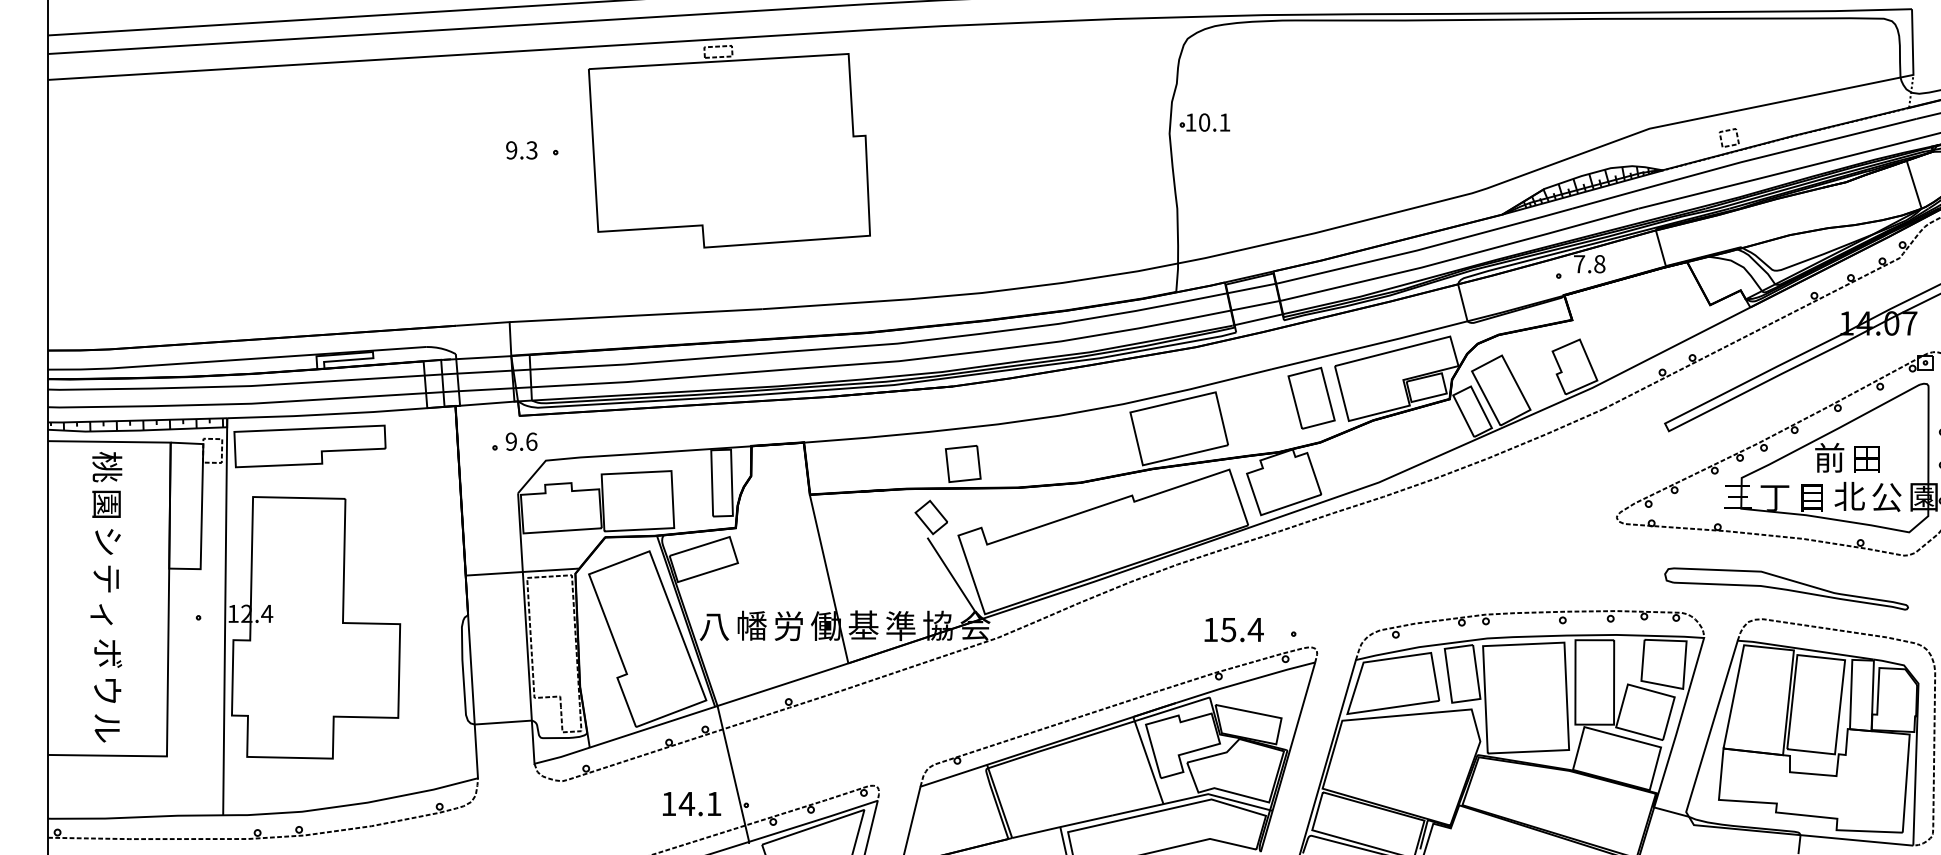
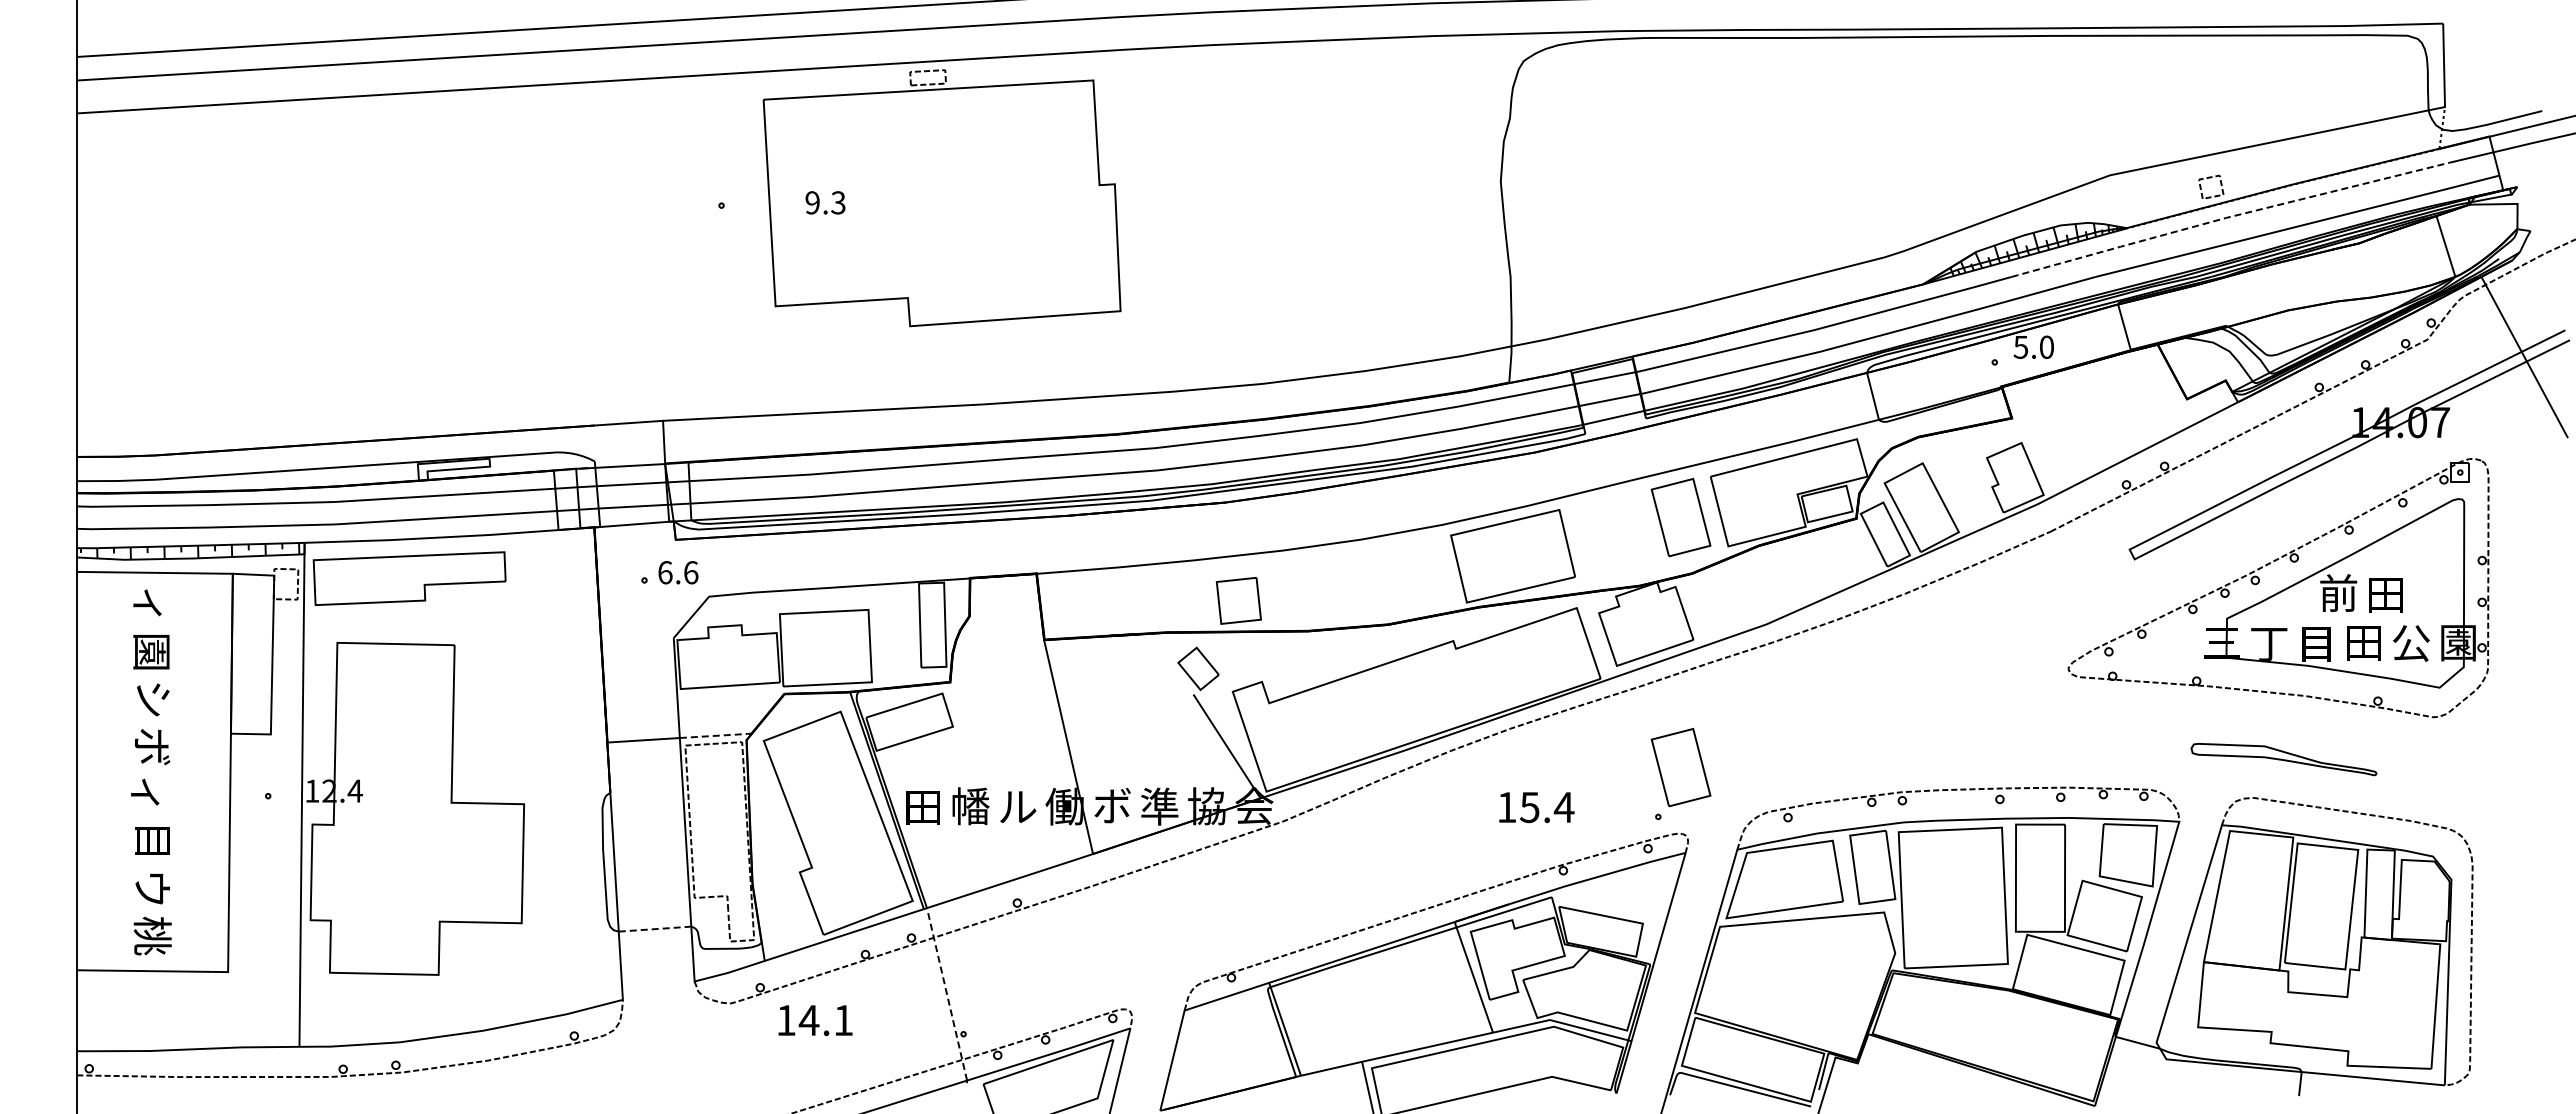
part: (1204, 122) -> (1545, 167), removed
text: (521, 150) -> (825, 202), moved
line: (1743, 161) -> (2229, 217), solid -> dashed
text: (1589, 264) -> (2033, 347), 7.8 -> 5.0
text: (511, 441) -> (665, 572), 9.6 -> 6.6
text: (107, 466) -> (152, 604), 桃 -> ィ
text: (1849, 495) -> (2363, 641), 北 -> 田
line: (549, 570) -> (713, 735), solid -> dashed
text: (107, 578) -> (152, 746), テ -> ボ
part: (1786, 588) -> (2283, 759), size x0.6
part: (1311, 595) -> (1680, 767), added
text: (863, 624) -> (1112, 804), 基 -> ボ
text: (788, 625) -> (1017, 806), 労 -> ル
text: (714, 627) -> (922, 808), 八 -> 田
text: (1233, 629) -> (1536, 807), moved
text: (108, 653) -> (153, 841), ボ -> 目
line: (503, 722) -> (655, 929), solid -> dashed
text: (107, 727) -> (152, 935), ル -> 桃
line: (733, 774) -> (947, 994), solid -> dashed
text: (691, 803) -> (815, 1020), moved

